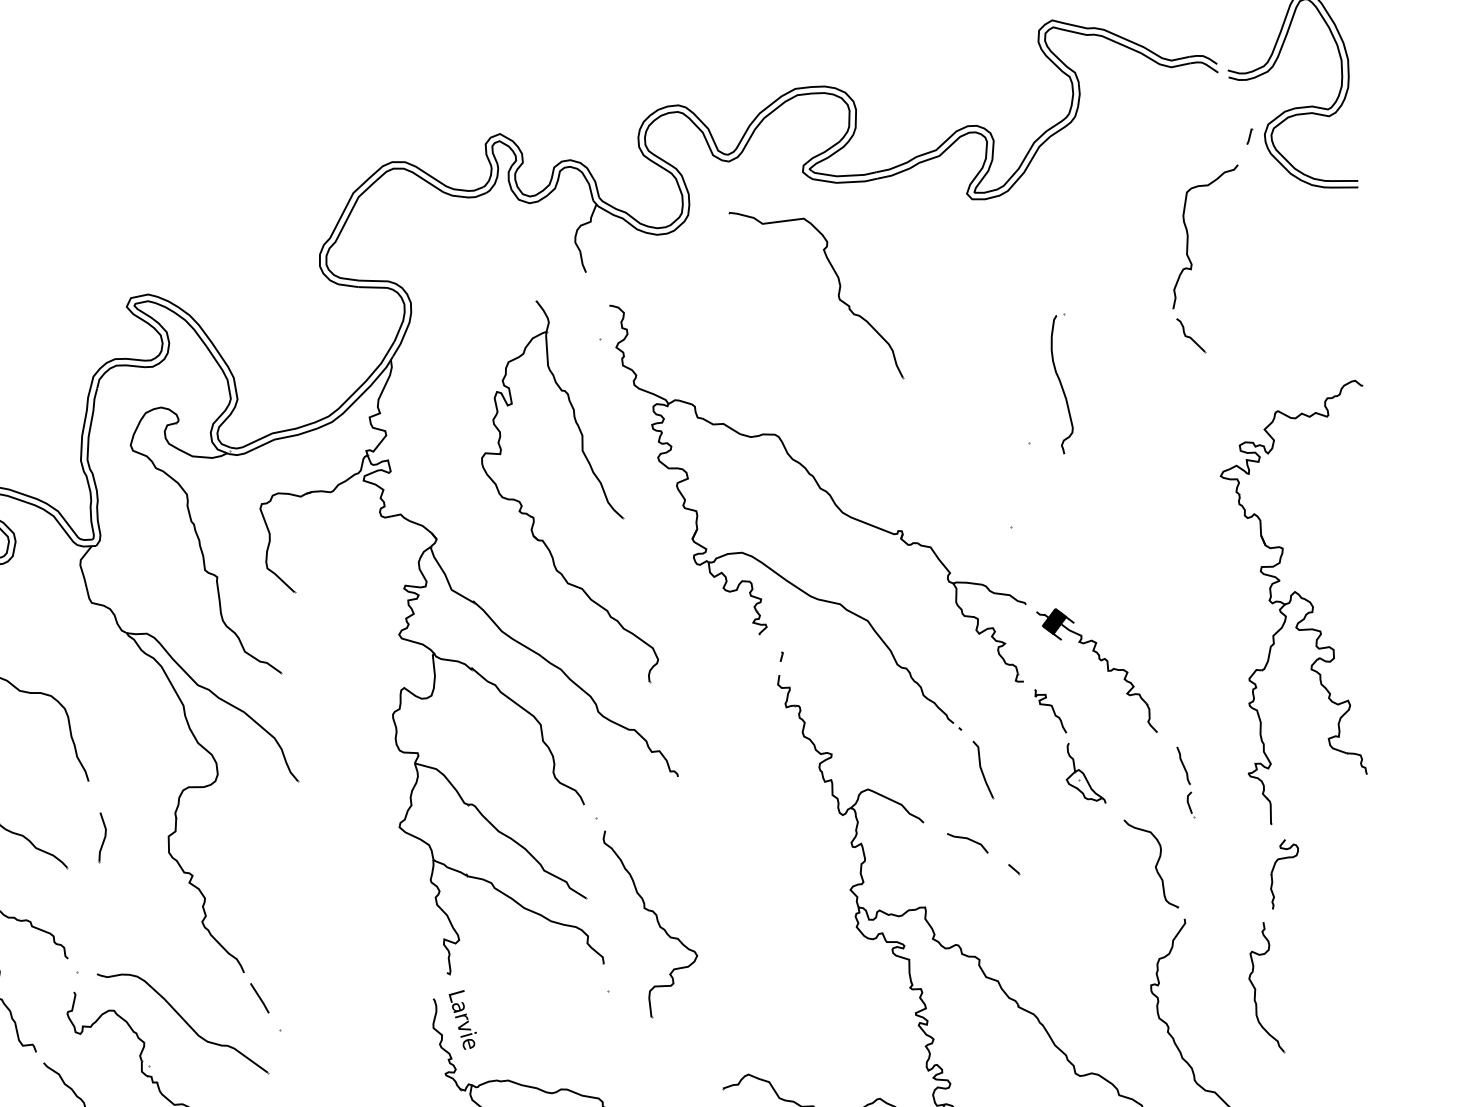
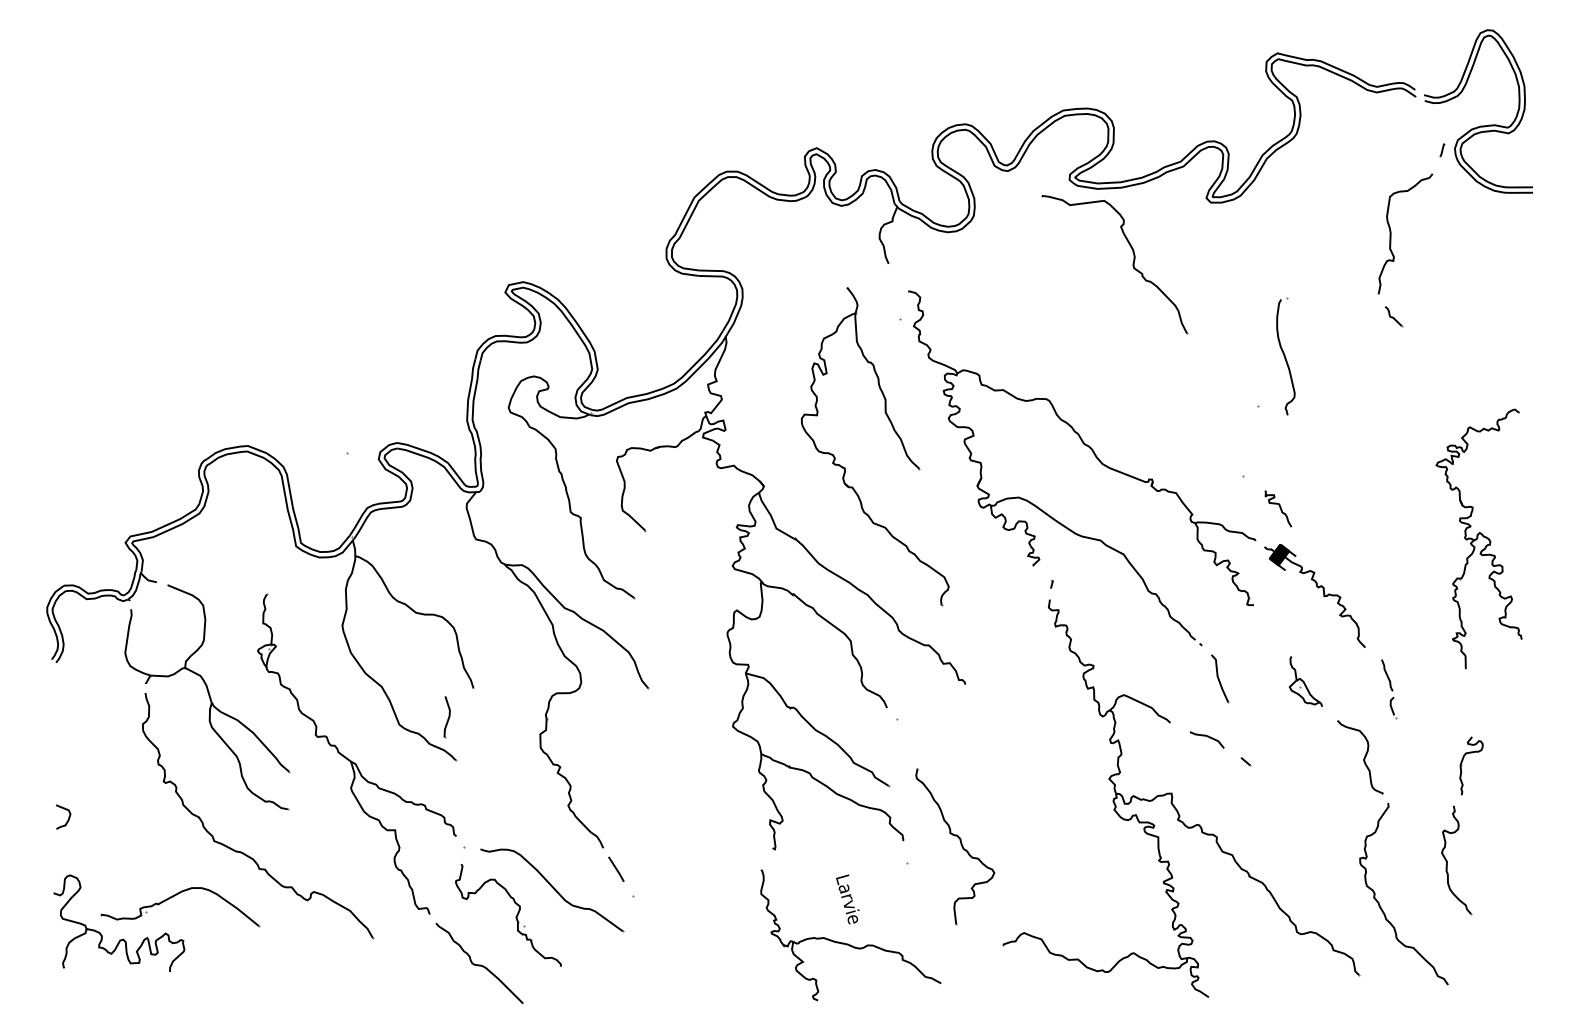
part: (837, 294) -> (1132, 264), moved
part: (1191, 335) -> (1393, 316), size x0.7
part: (1292, 601) -> (1478, 538), size x0.7
curve: (1052, 710) -> (1279, 508), moved
part: (101, 837) -> (446, 717), moved
part: (650, 924) -> (955, 846), moved
text: (462, 1020) -> (847, 899), moved

